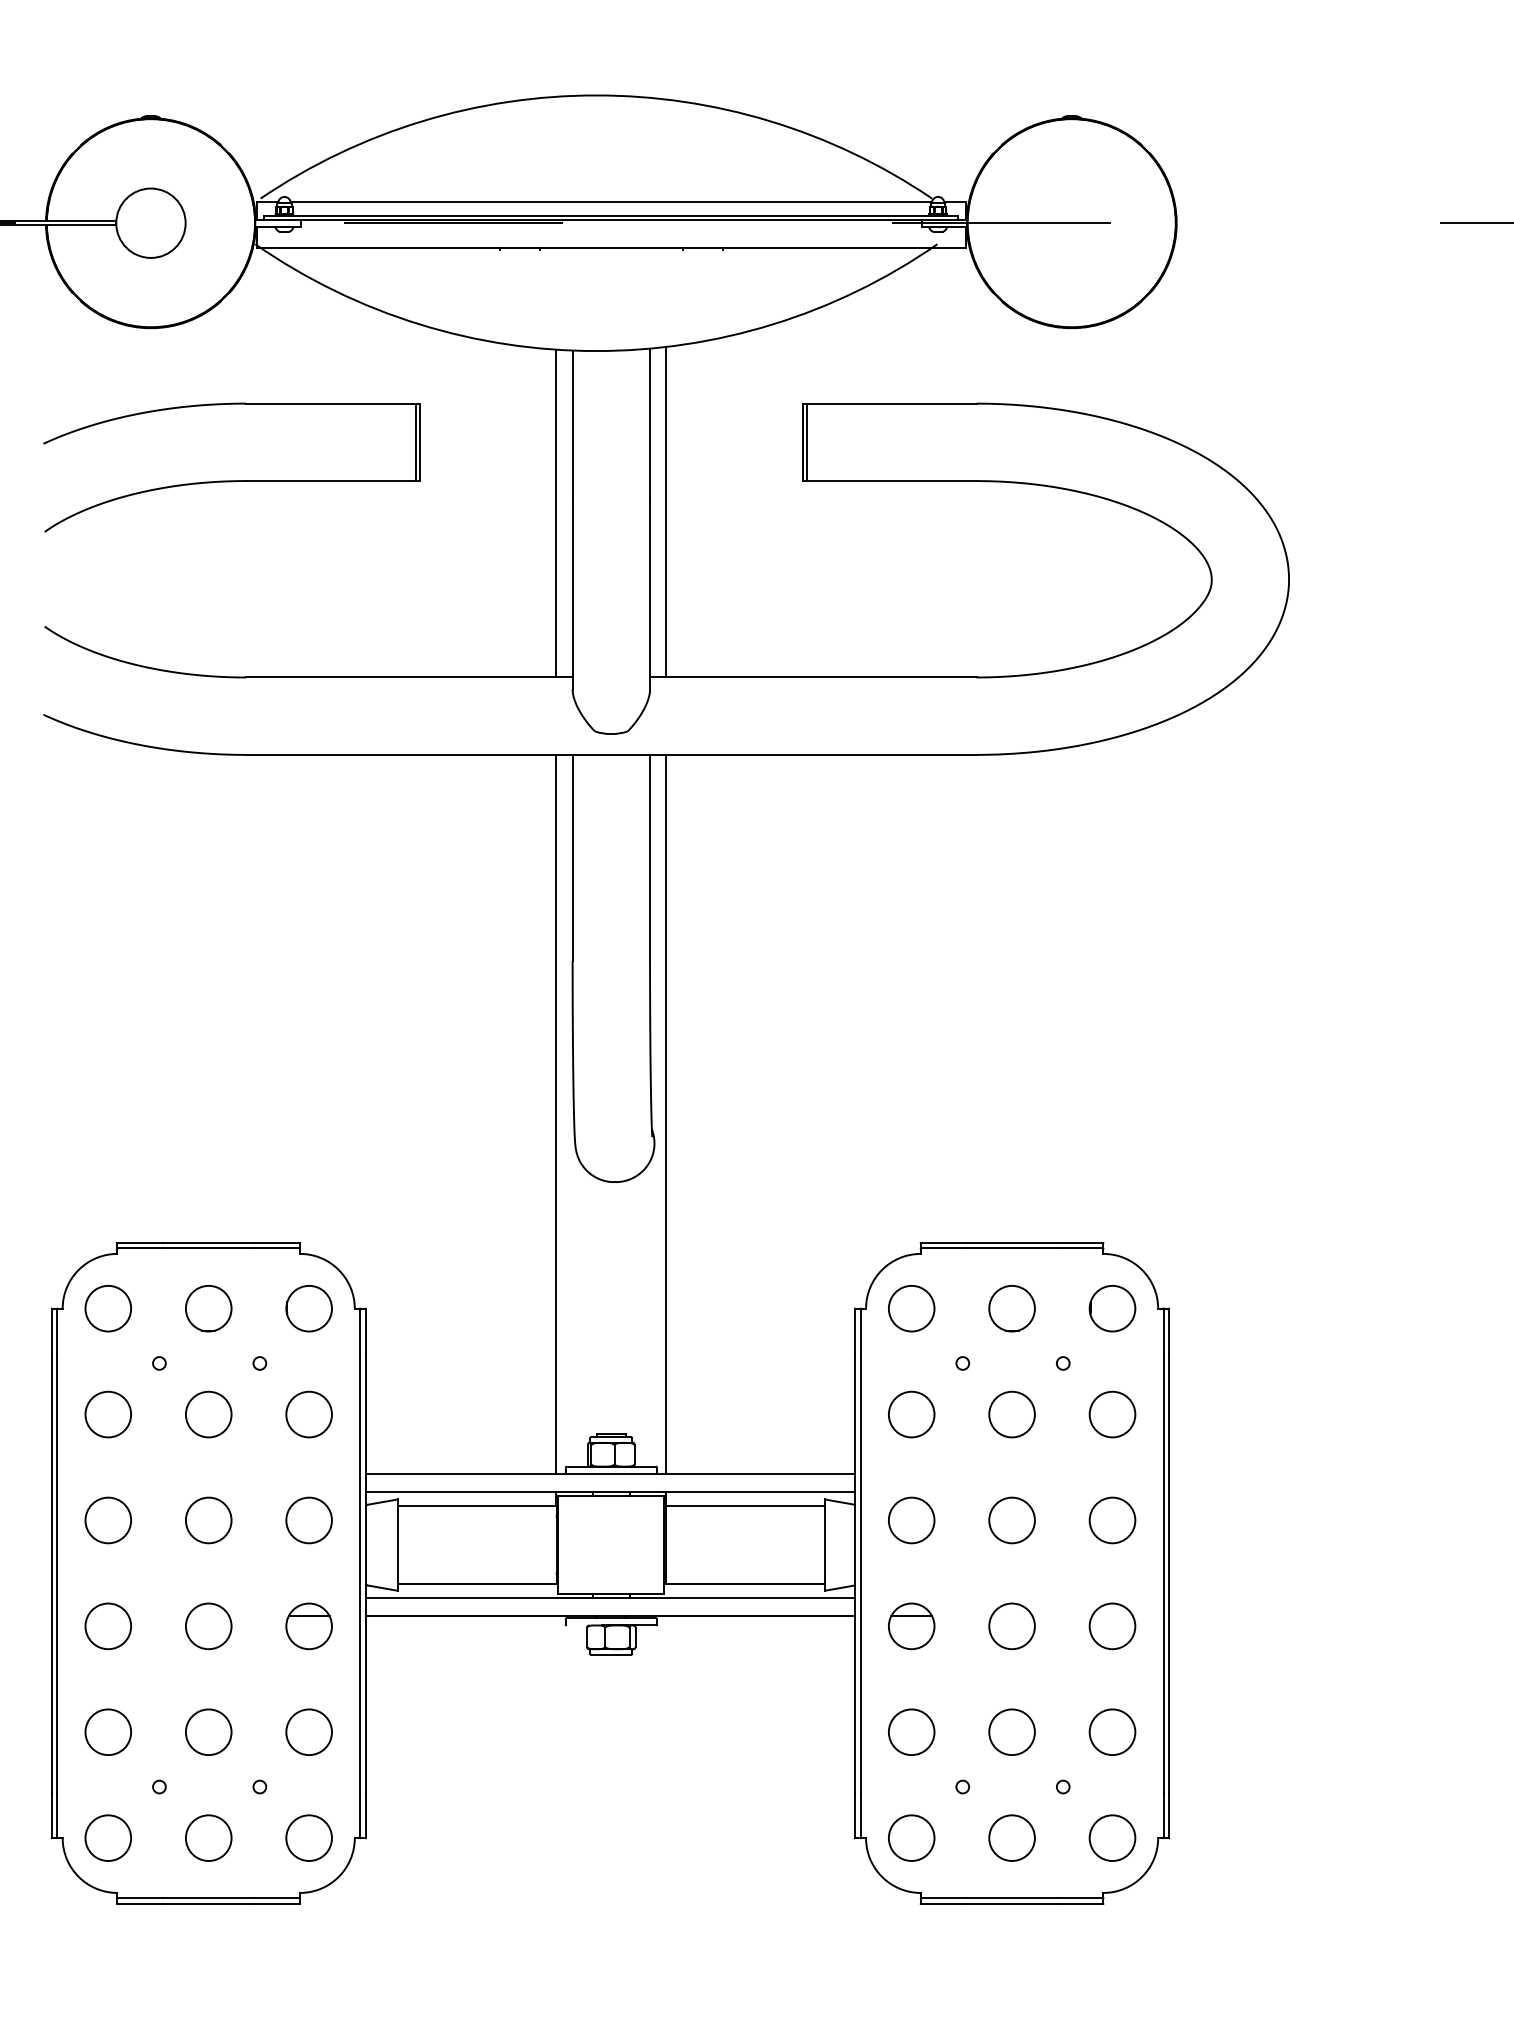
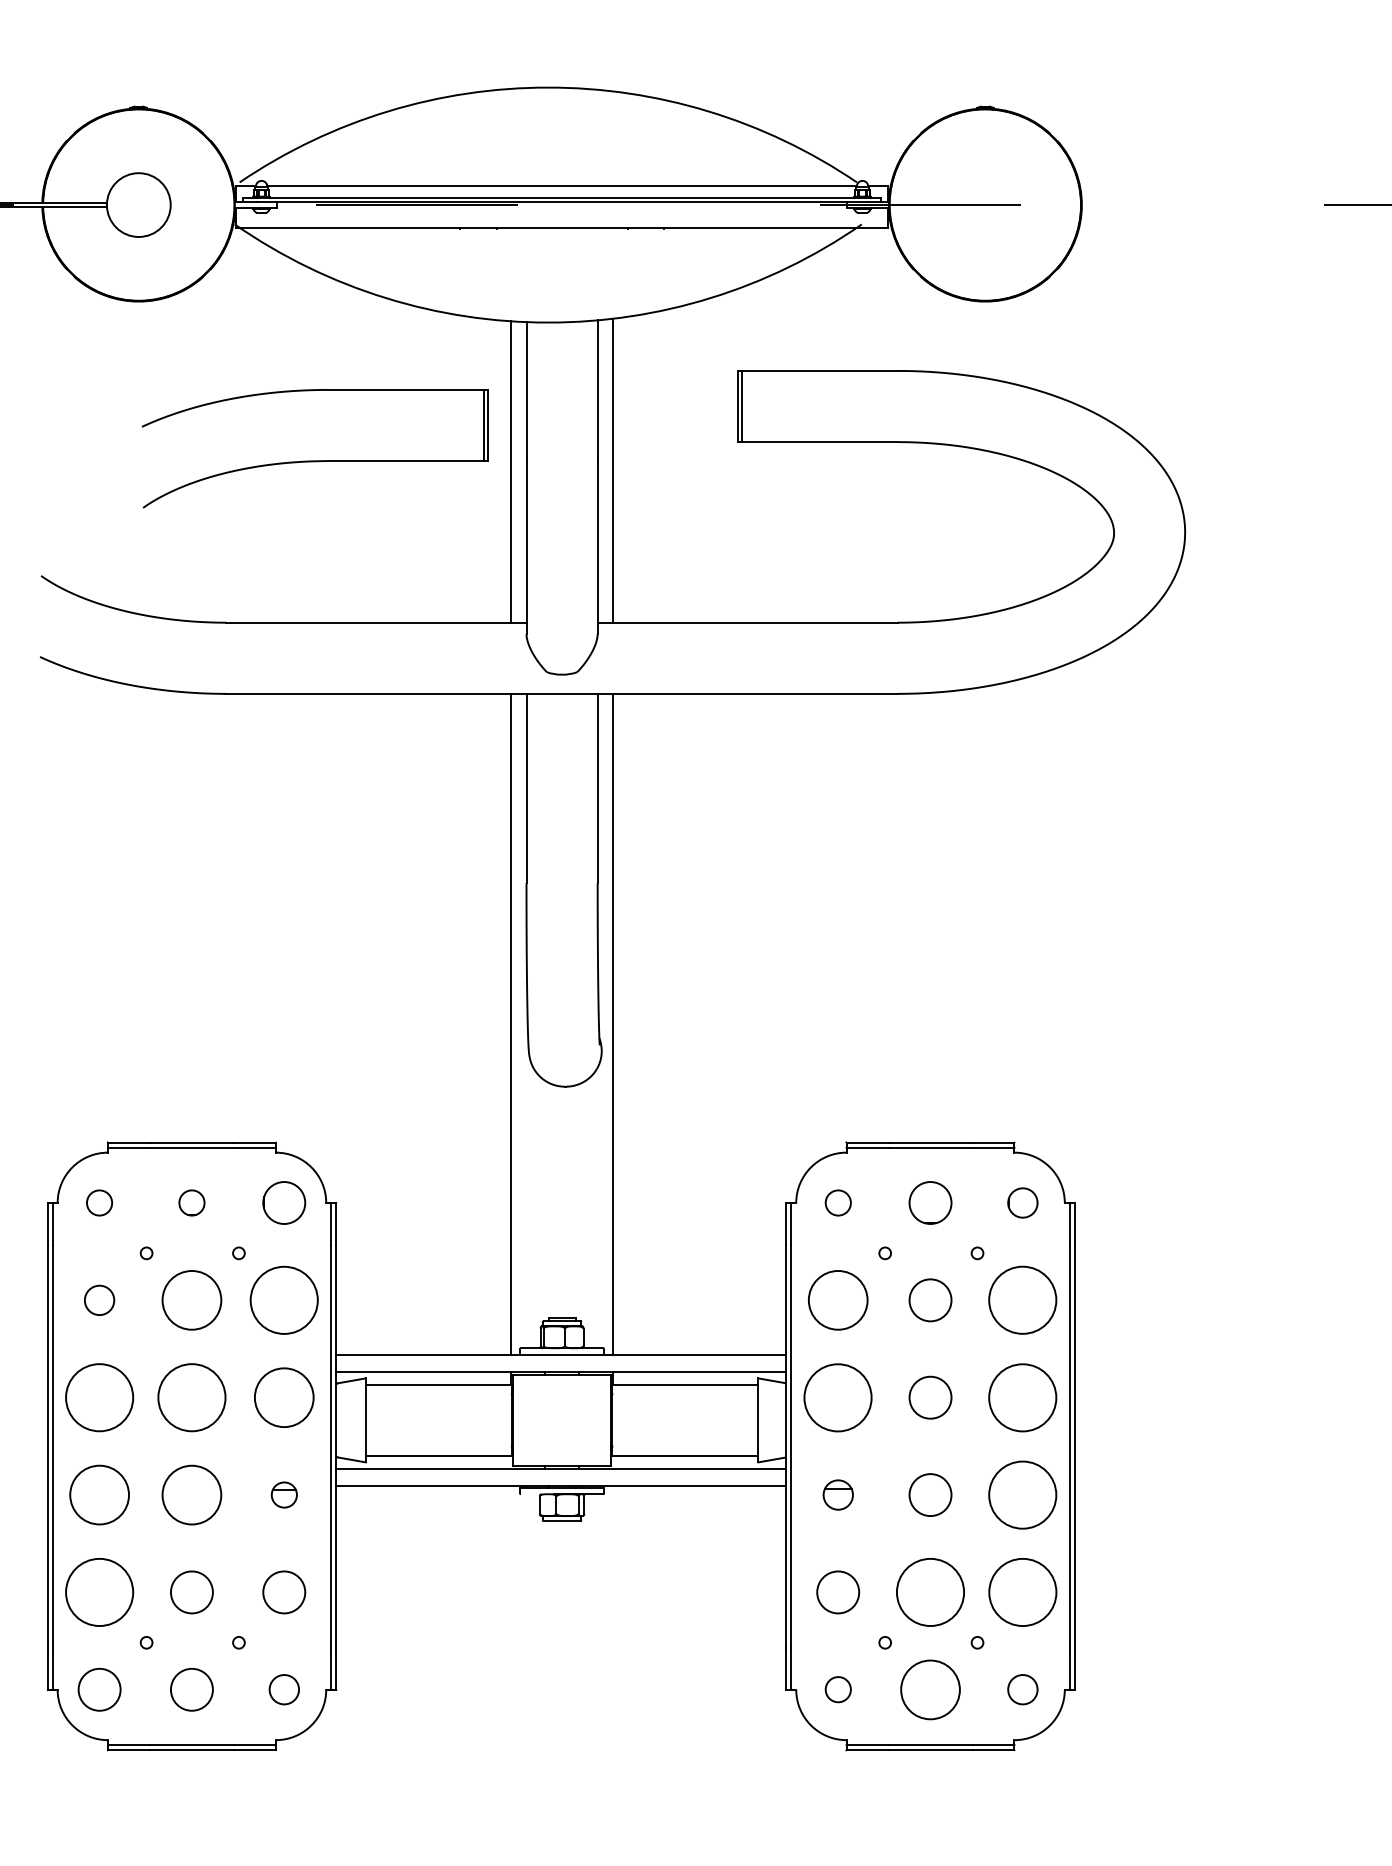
part: (231, 480) -> (314, 460), moved
circle: (108, 1308) -> (99, 1202), size x0.6
circle: (208, 1308) -> (191, 1202), size x0.6
circle: (911, 1308) -> (838, 1202), size x0.6
circle: (1112, 1308) -> (1022, 1202), size x0.7
circle: (108, 1414) -> (99, 1300), size x0.7
circle: (208, 1414) -> (191, 1300), size x1.4
circle: (309, 1414) -> (284, 1300), size x1.6
circle: (911, 1414) -> (838, 1300), size x1.4
circle: (1112, 1414) -> (1022, 1300), size x1.6
circle: (108, 1520) -> (99, 1397), size x1.6
circle: (208, 1520) -> (191, 1397), size x1.6
circle: (309, 1520) -> (284, 1397), size x1.4
circle: (911, 1520) -> (838, 1397), size x1.6
circle: (1112, 1520) -> (1022, 1397), size x1.6
circle: (208, 1625) -> (191, 1494), size x1.4
part: (309, 1625) -> (284, 1494), size x0.6
part: (911, 1625) -> (838, 1494), size x0.7
circle: (1112, 1625) -> (1022, 1494), size x1.6
circle: (108, 1626) -> (99, 1495), size x1.4
circle: (108, 1732) -> (99, 1592), size x1.6
circle: (1012, 1732) -> (930, 1592), size x1.6
circle: (1112, 1732) -> (1022, 1592), size x1.6
circle: (309, 1837) -> (284, 1689), size x0.7
circle: (911, 1837) -> (838, 1689), size x0.6
circle: (1012, 1837) -> (930, 1689), size x1.4
circle: (1112, 1837) -> (1022, 1689), size x0.7

